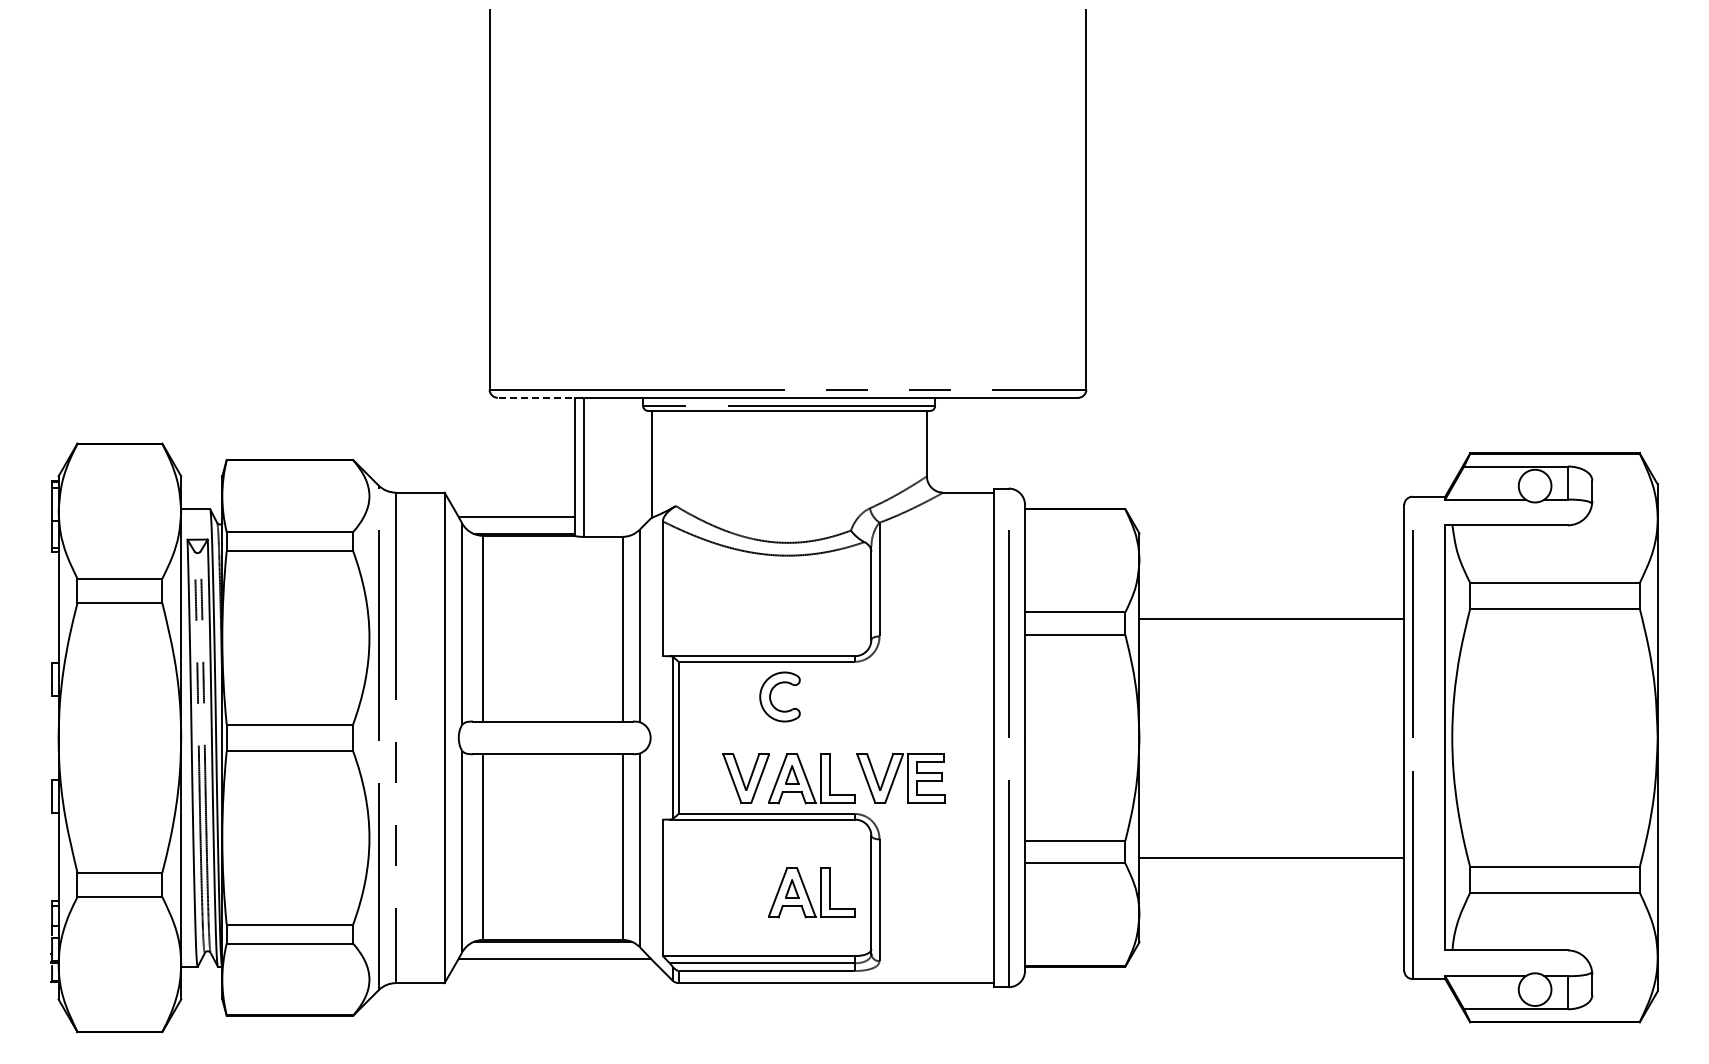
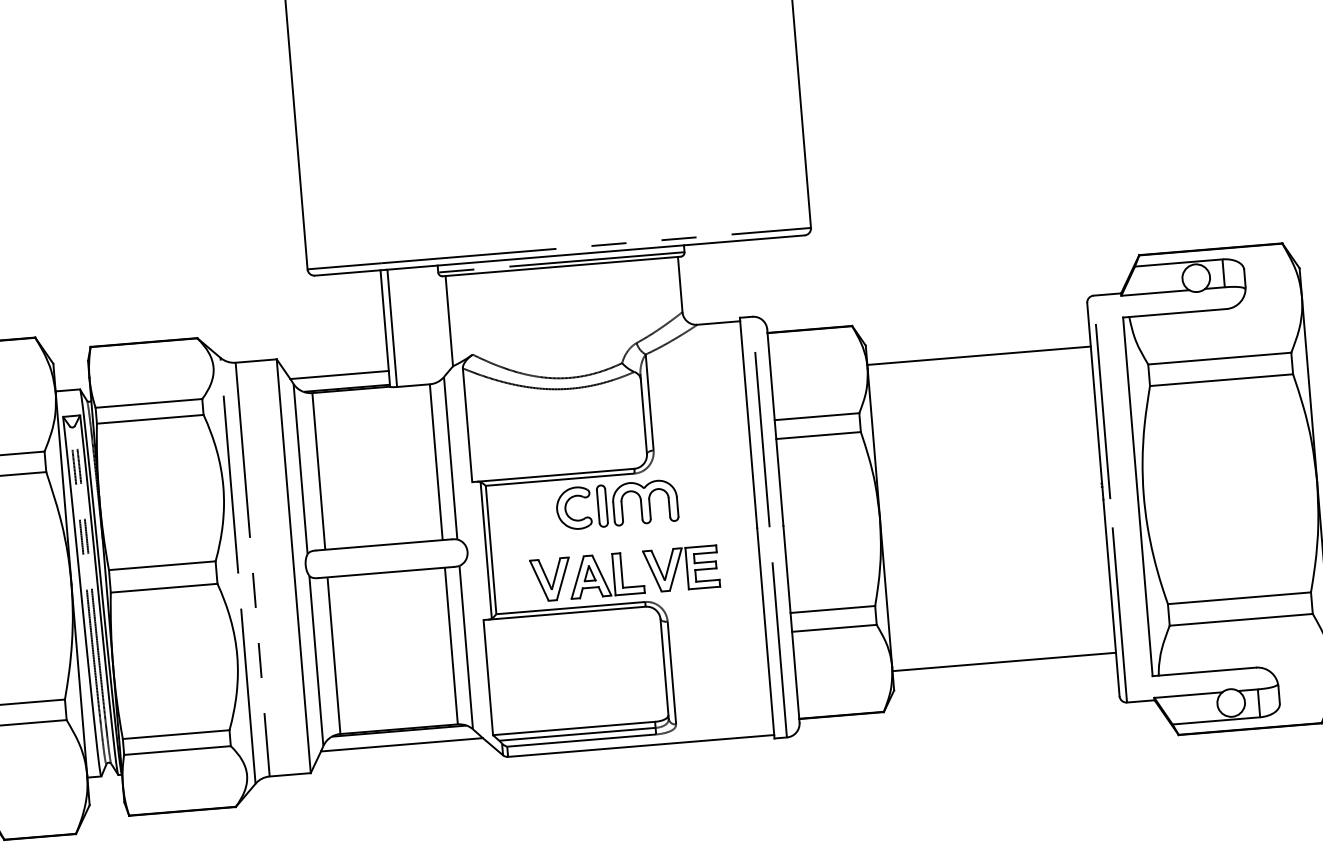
line: (539, 397) -> (350, 272), dashed -> solid
line: (1271, 619) -> (978, 355), moved
part: (855, 696) -> (637, 502), added
line: (1271, 858) -> (1003, 662), moved
part: (811, 892) -> (613, 671), removed

